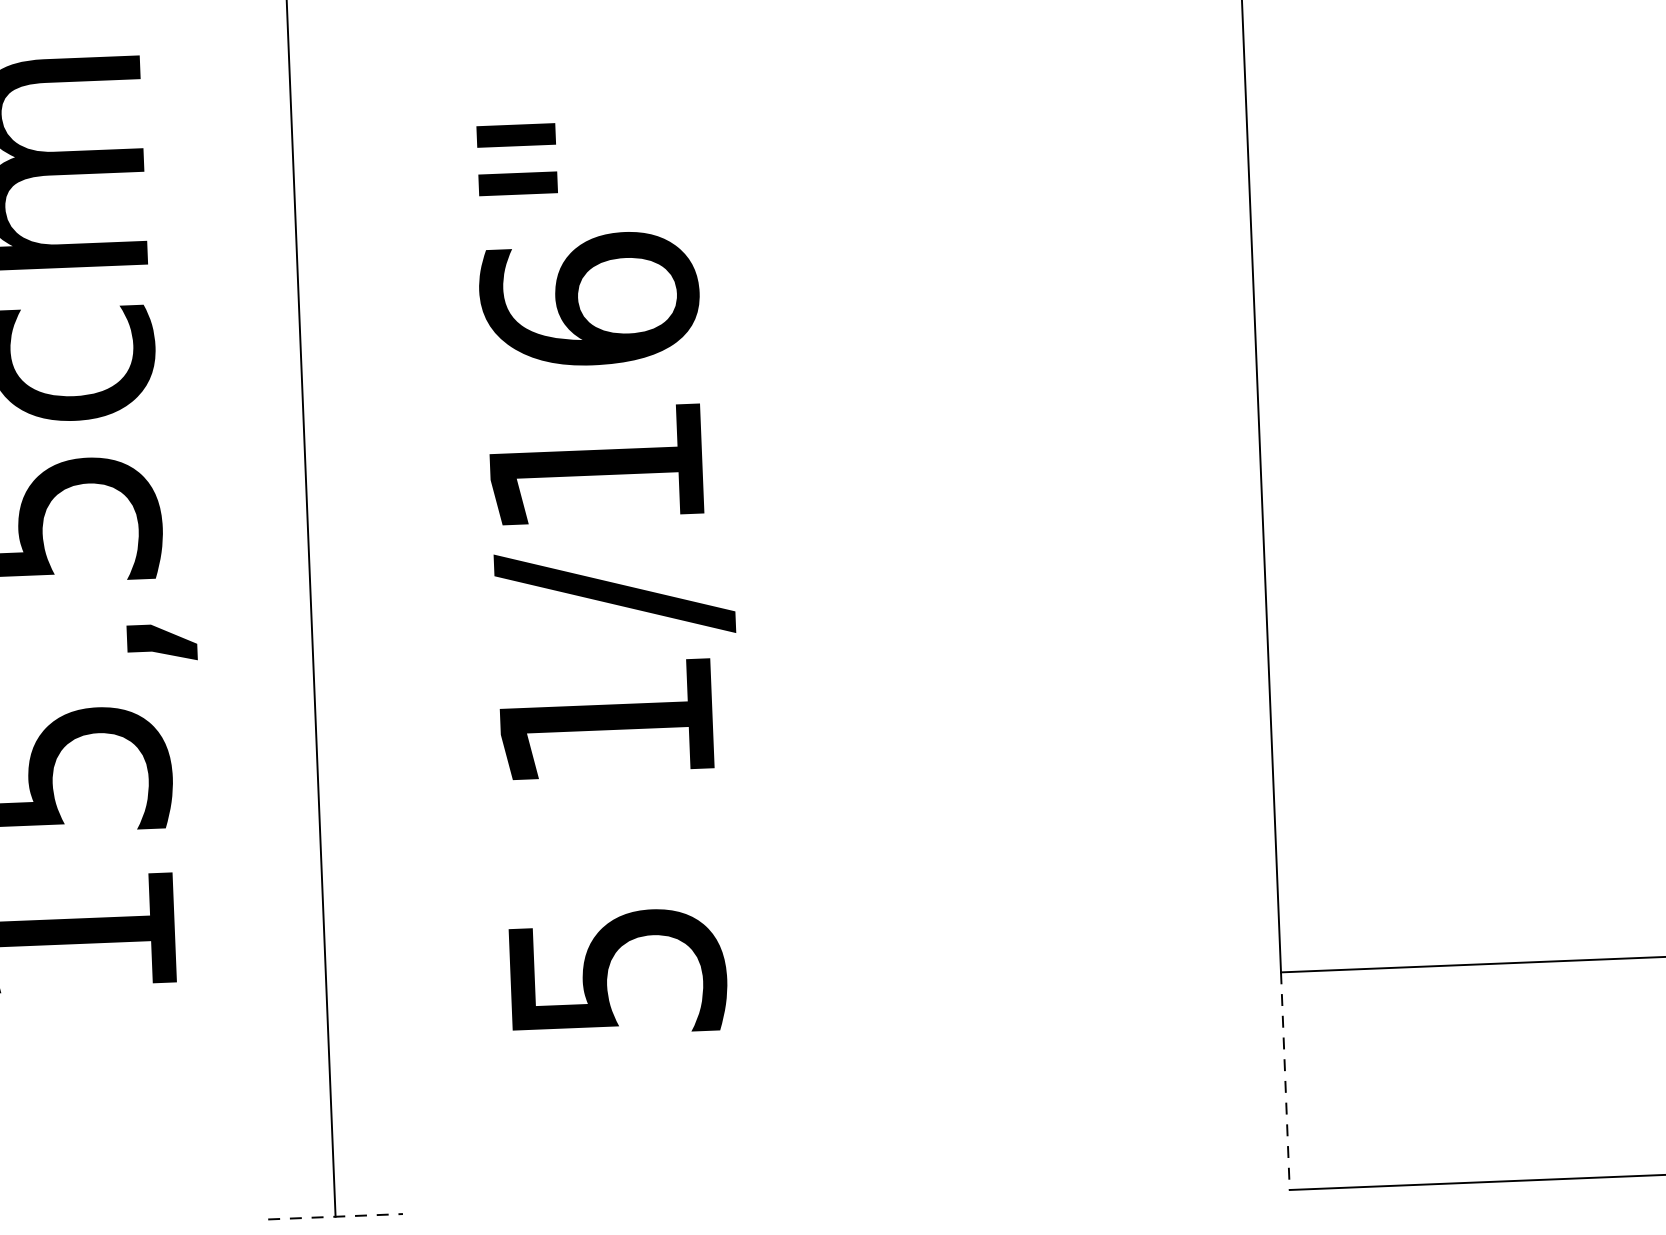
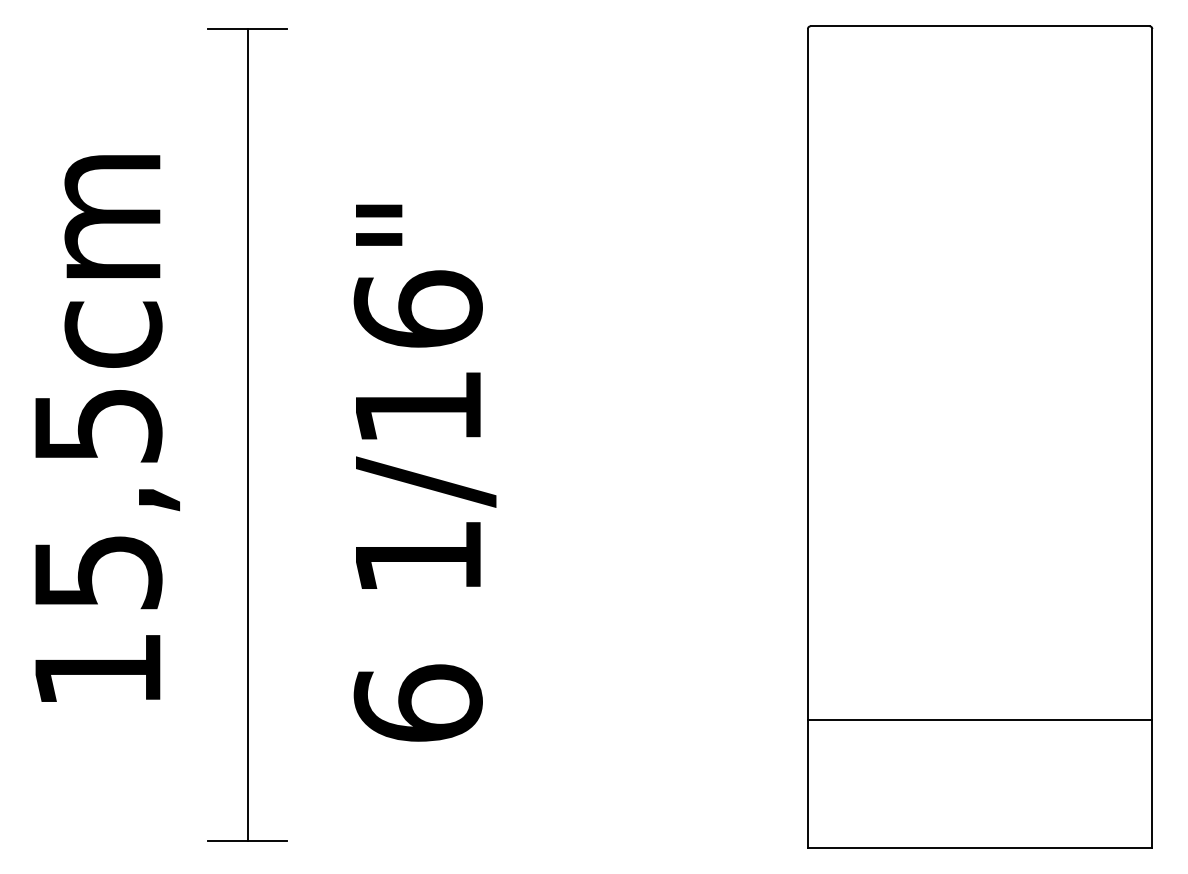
text: (615, 969) -> (417, 702), 5 -> 6
line: (1284, 1080) -> (807, 783), dashed -> solid
line: (335, 1216) -> (247, 840), dashed -> solid

